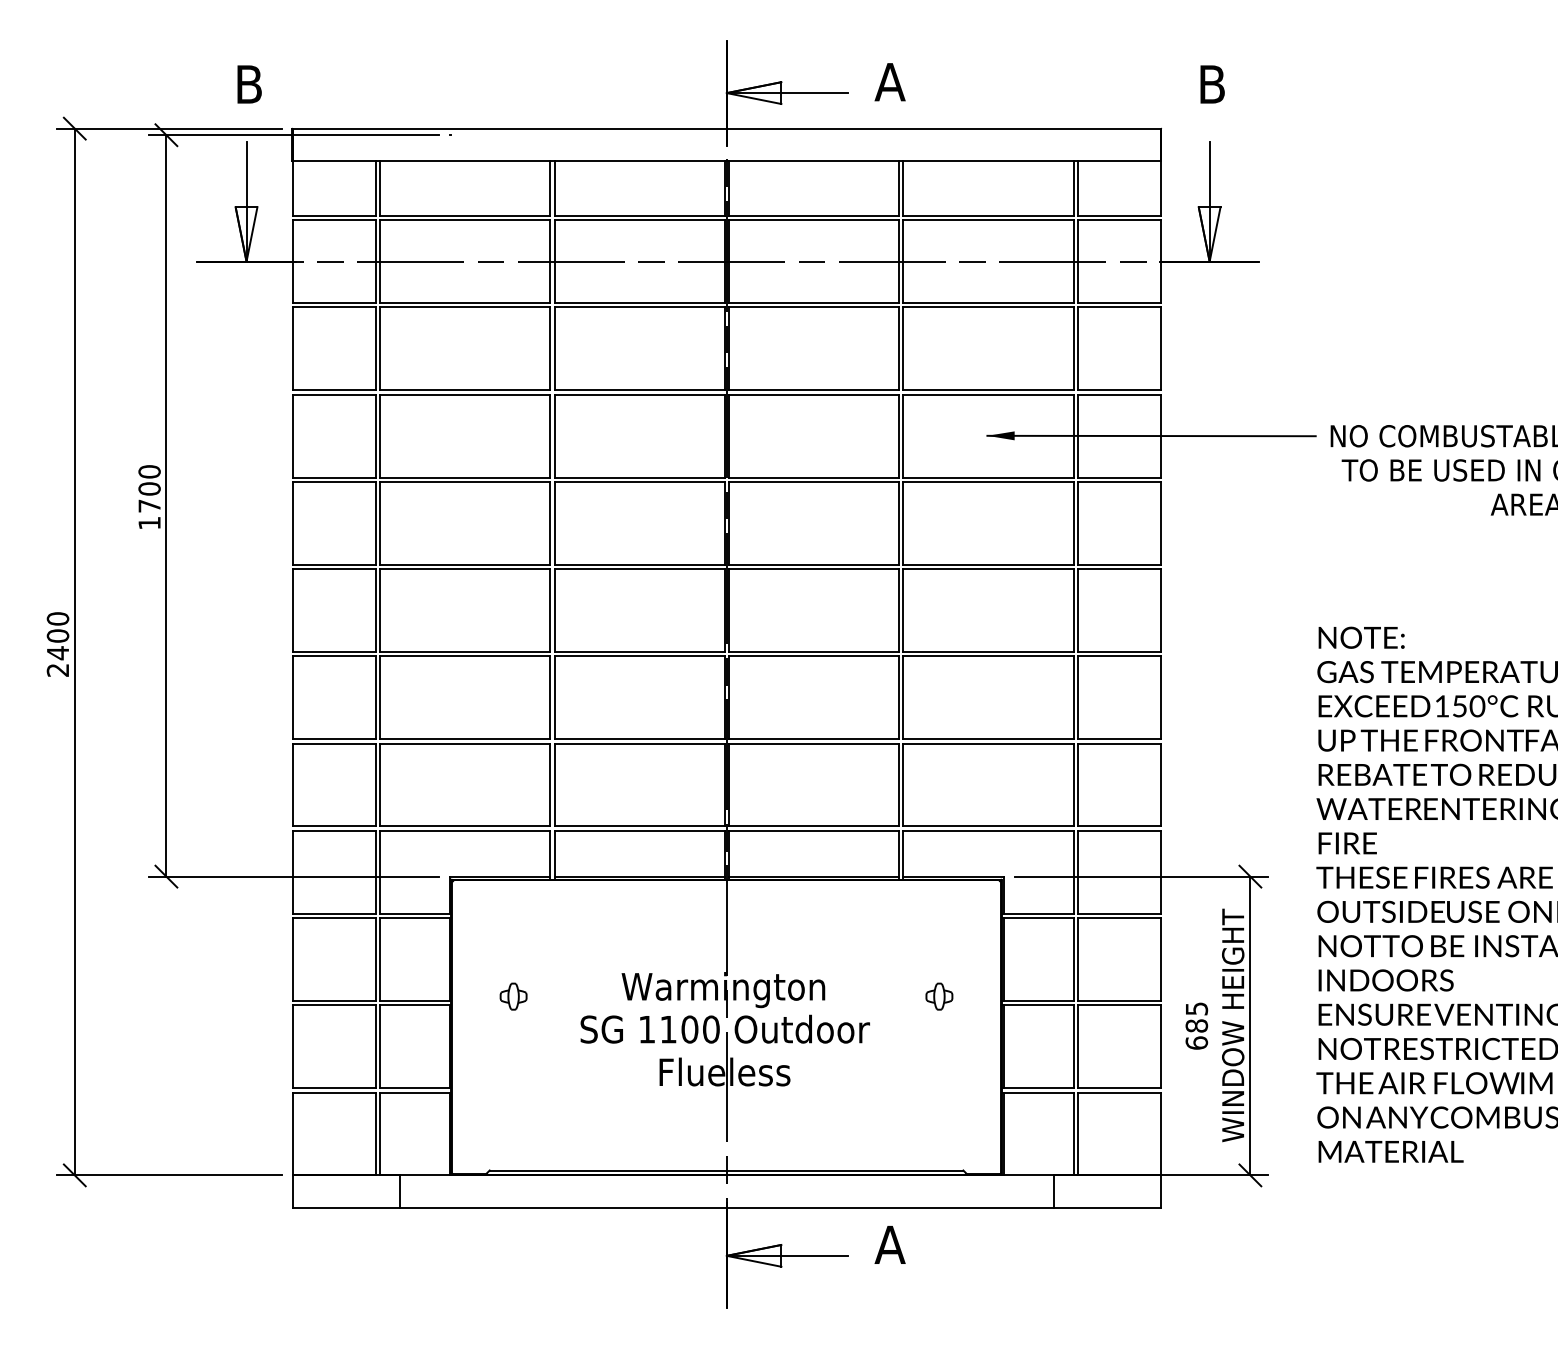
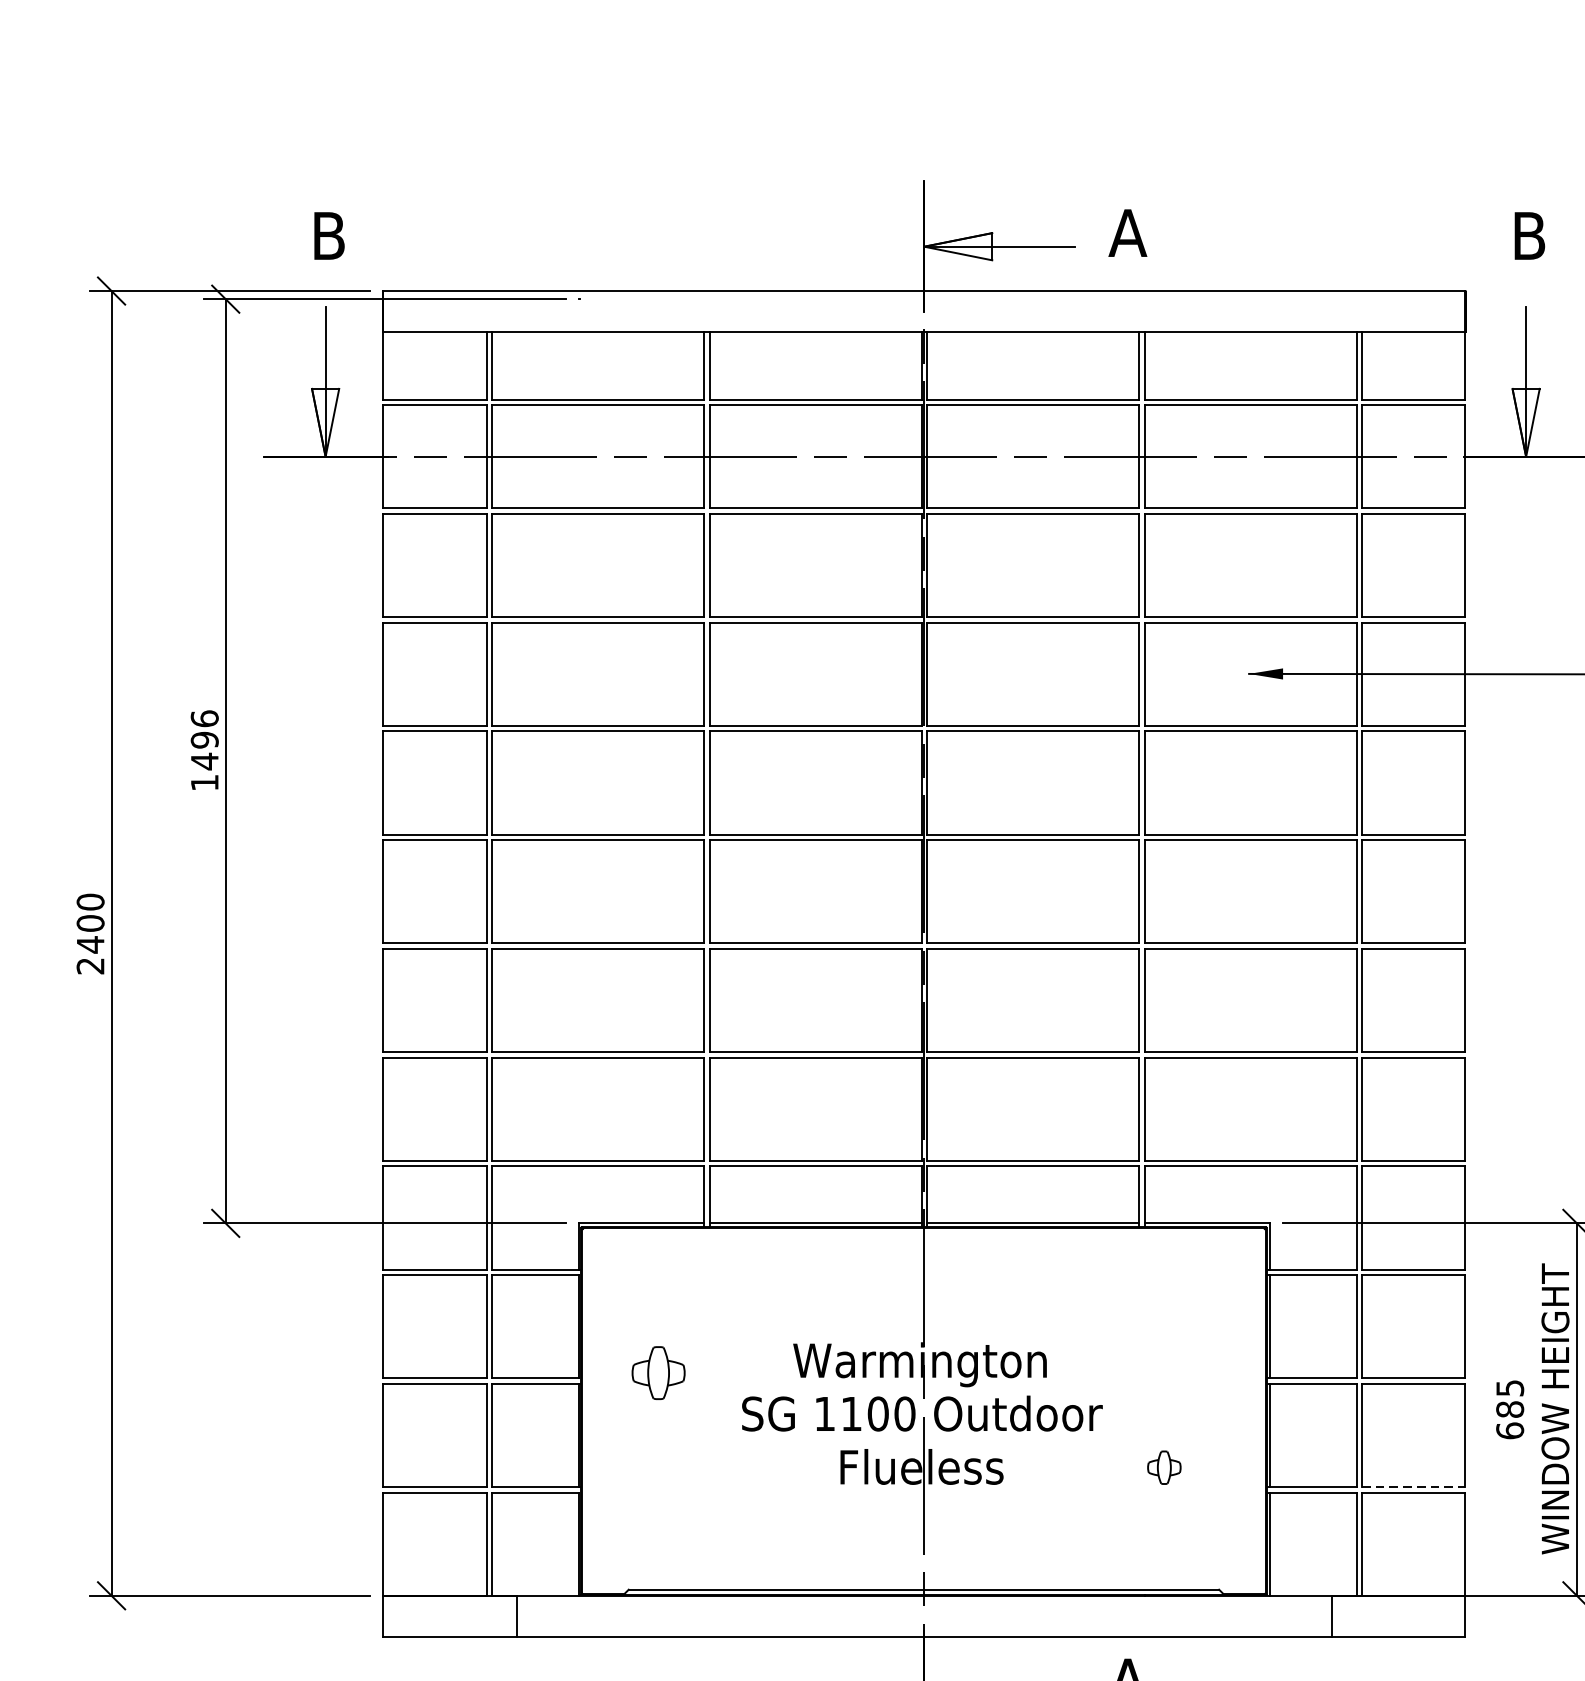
text: (149, 489) -> (204, 740), 1700 -> 1496
part: (513, 996) -> (658, 1372), size x1.6
part: (939, 996) -> (1164, 1467), moved
line: (1119, 1088) -> (1413, 1487), solid -> dashed

